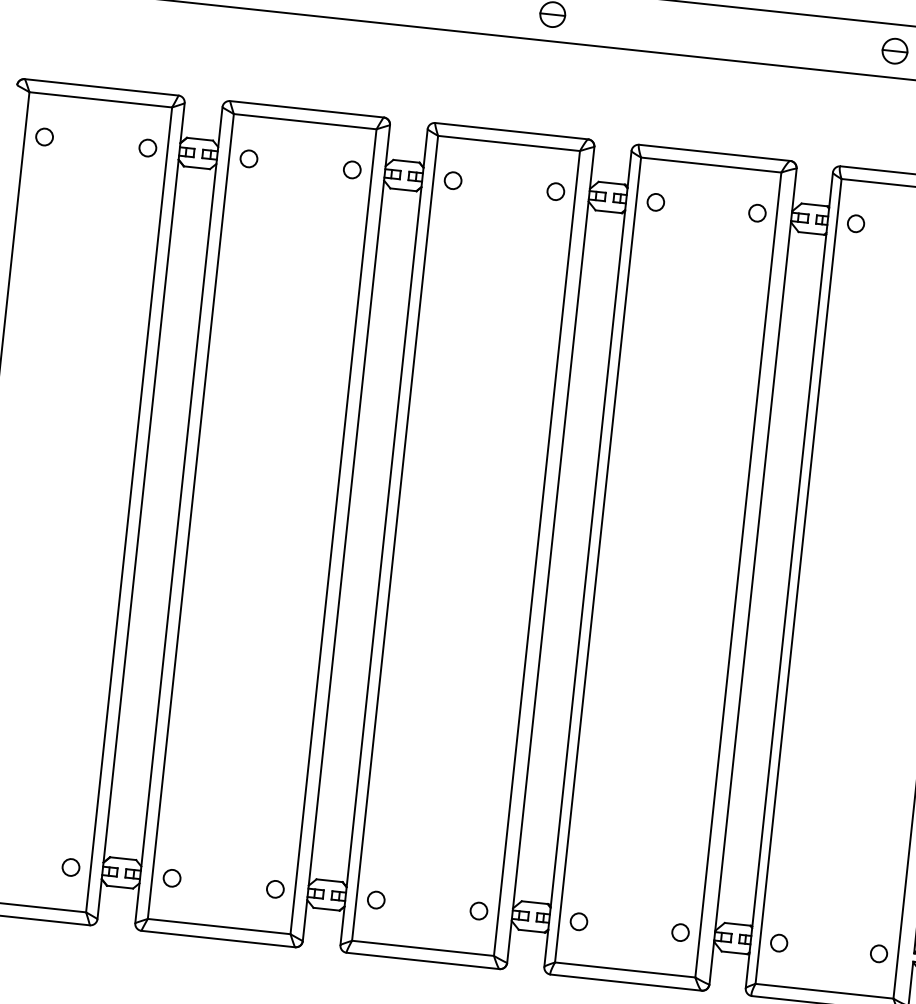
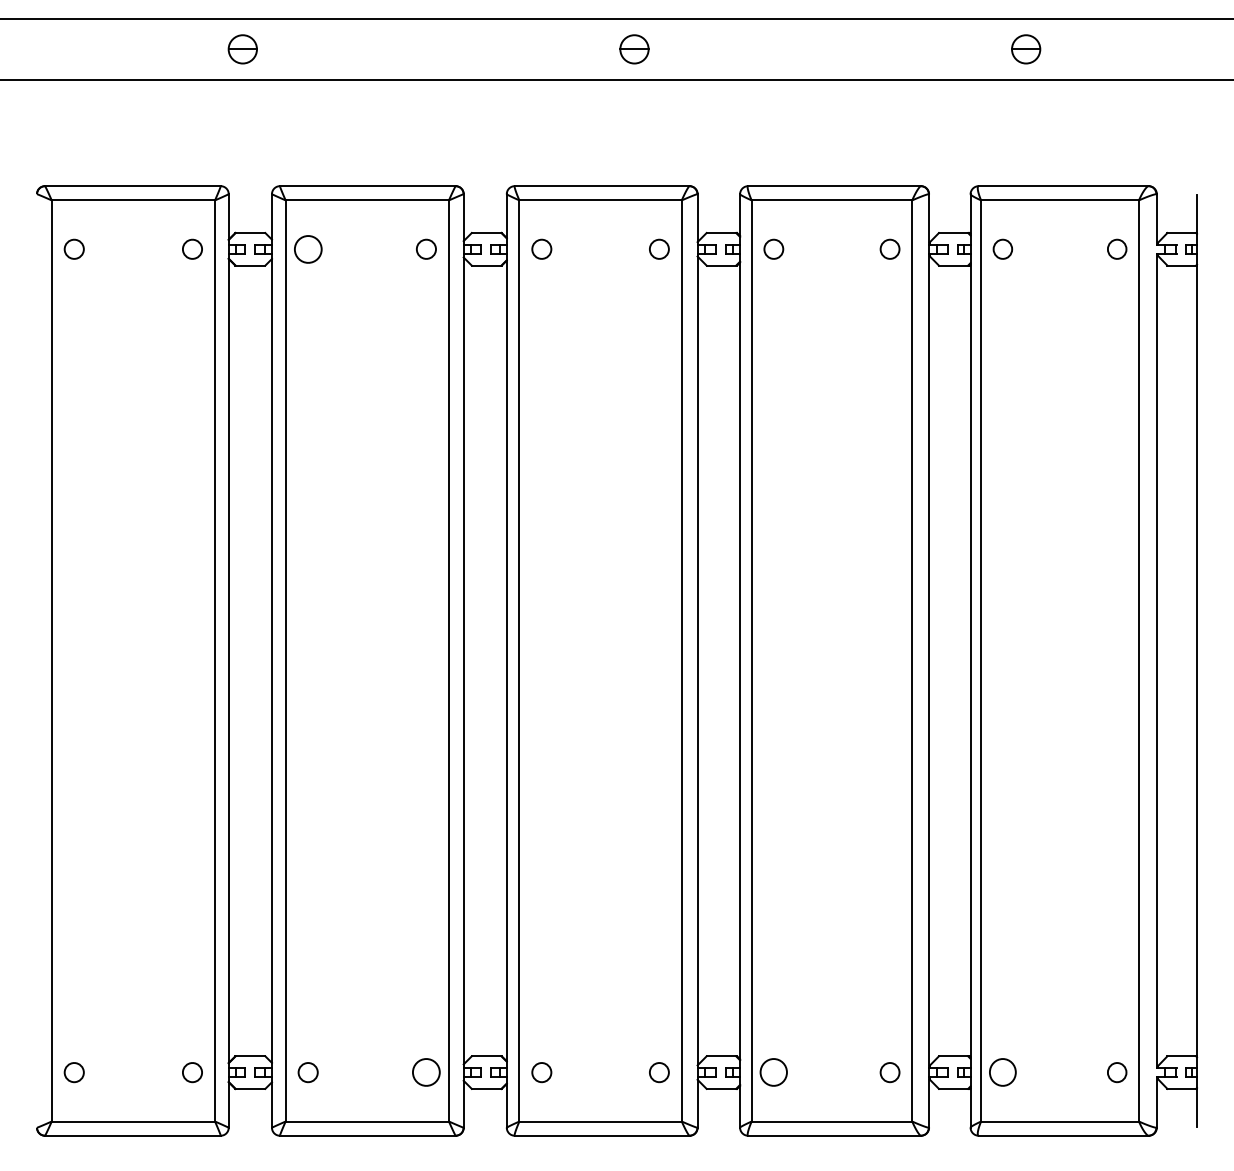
part: (248, 158) -> (307, 248), size x1.4
part: (275, 889) -> (426, 1072), size x1.4
part: (578, 921) -> (773, 1072), size x1.4
part: (778, 943) -> (1002, 1072), size x1.4

